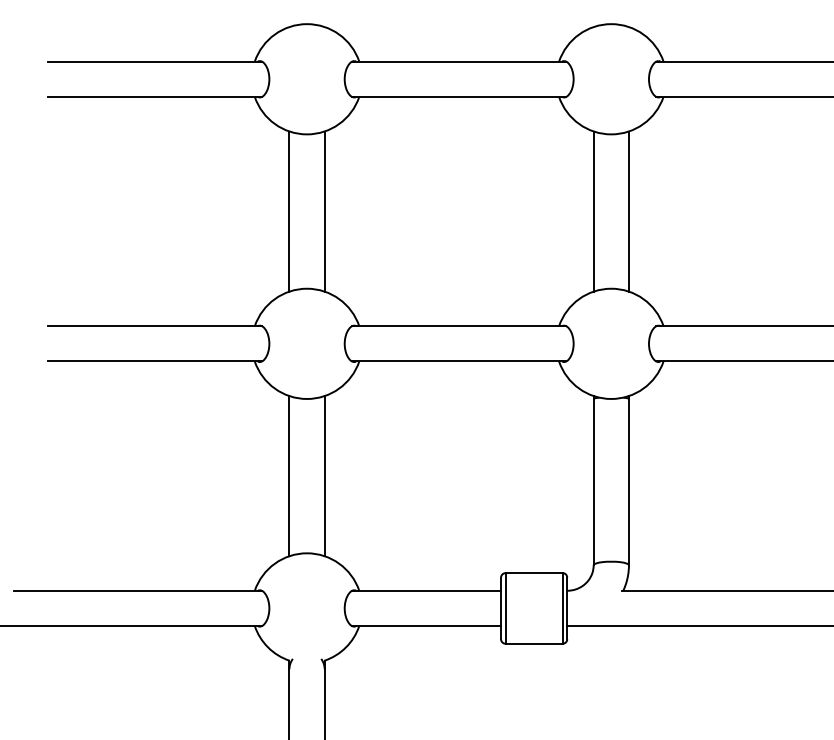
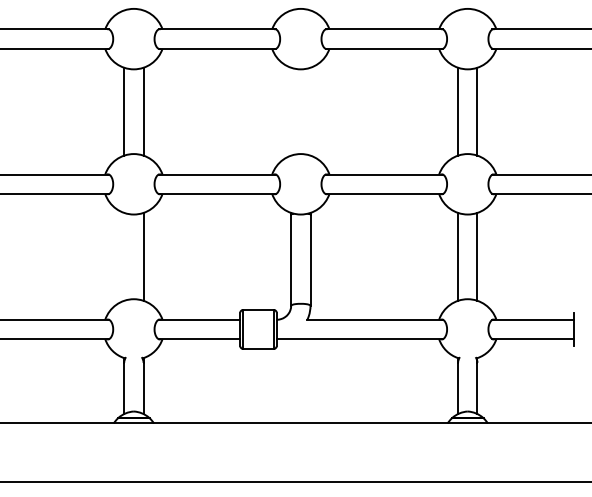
line: (594, 211) -> (291, 111), removed
line: (628, 211) -> (310, 111), removed
line: (289, 475) -> (124, 256), removed

